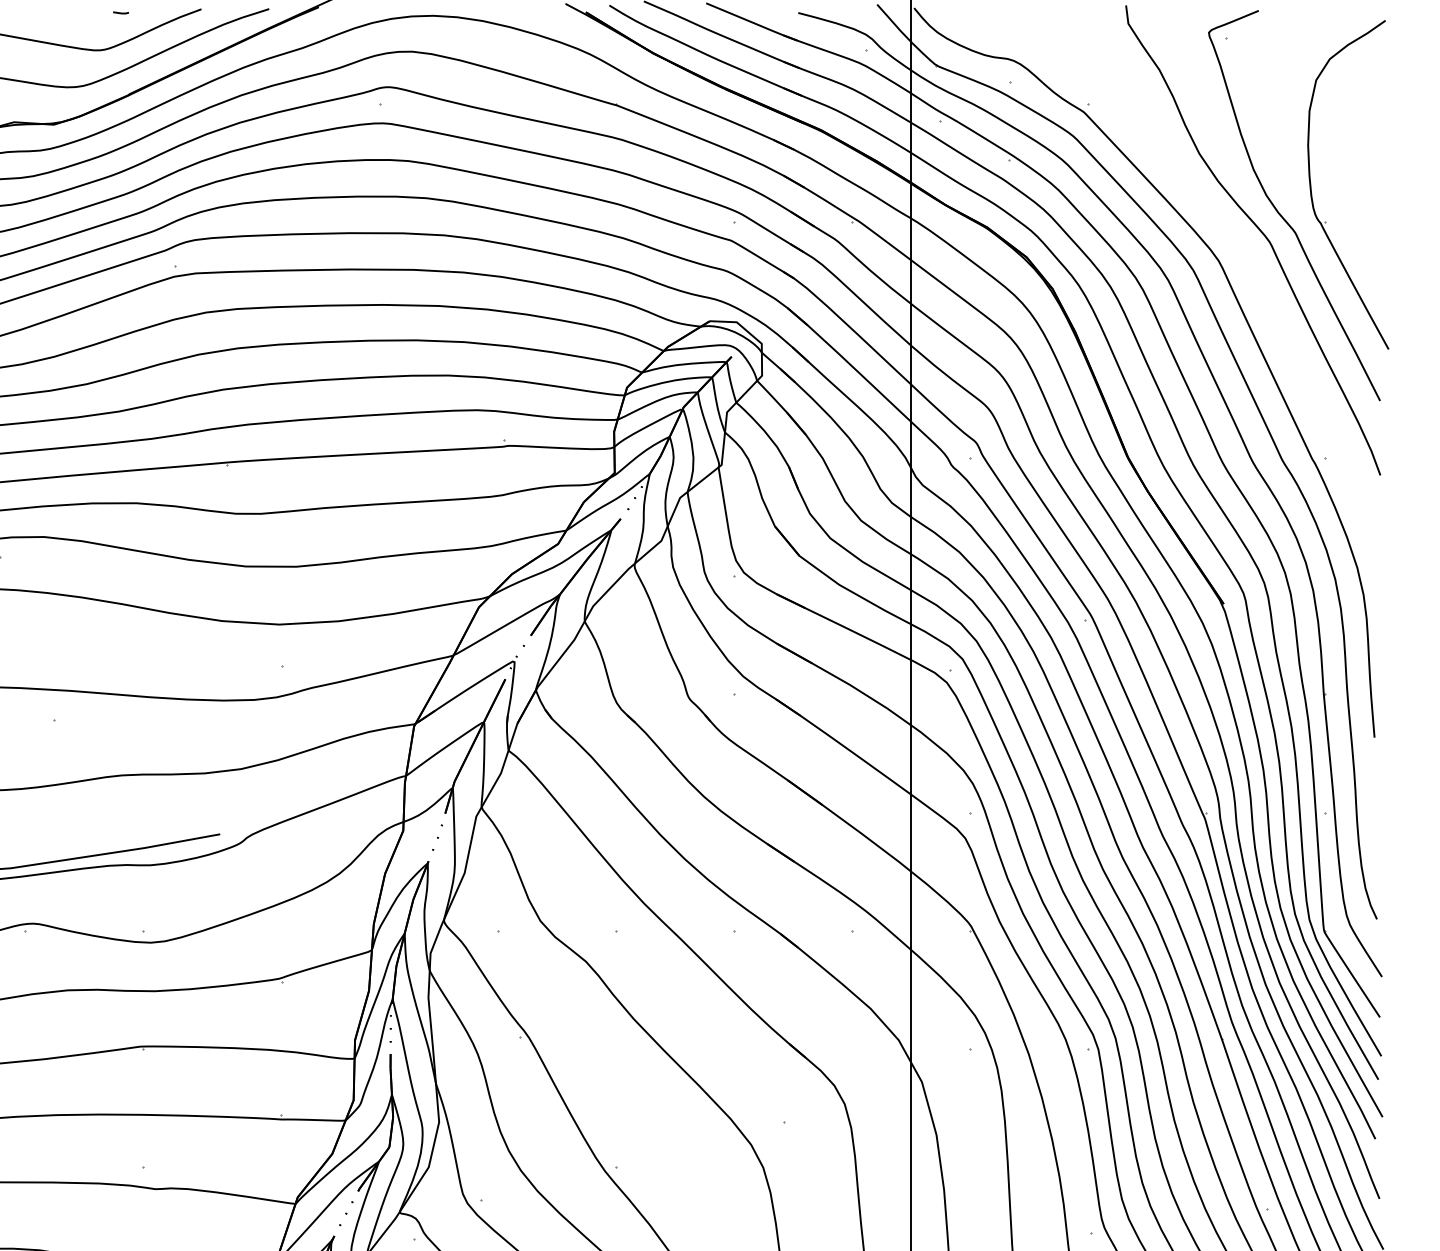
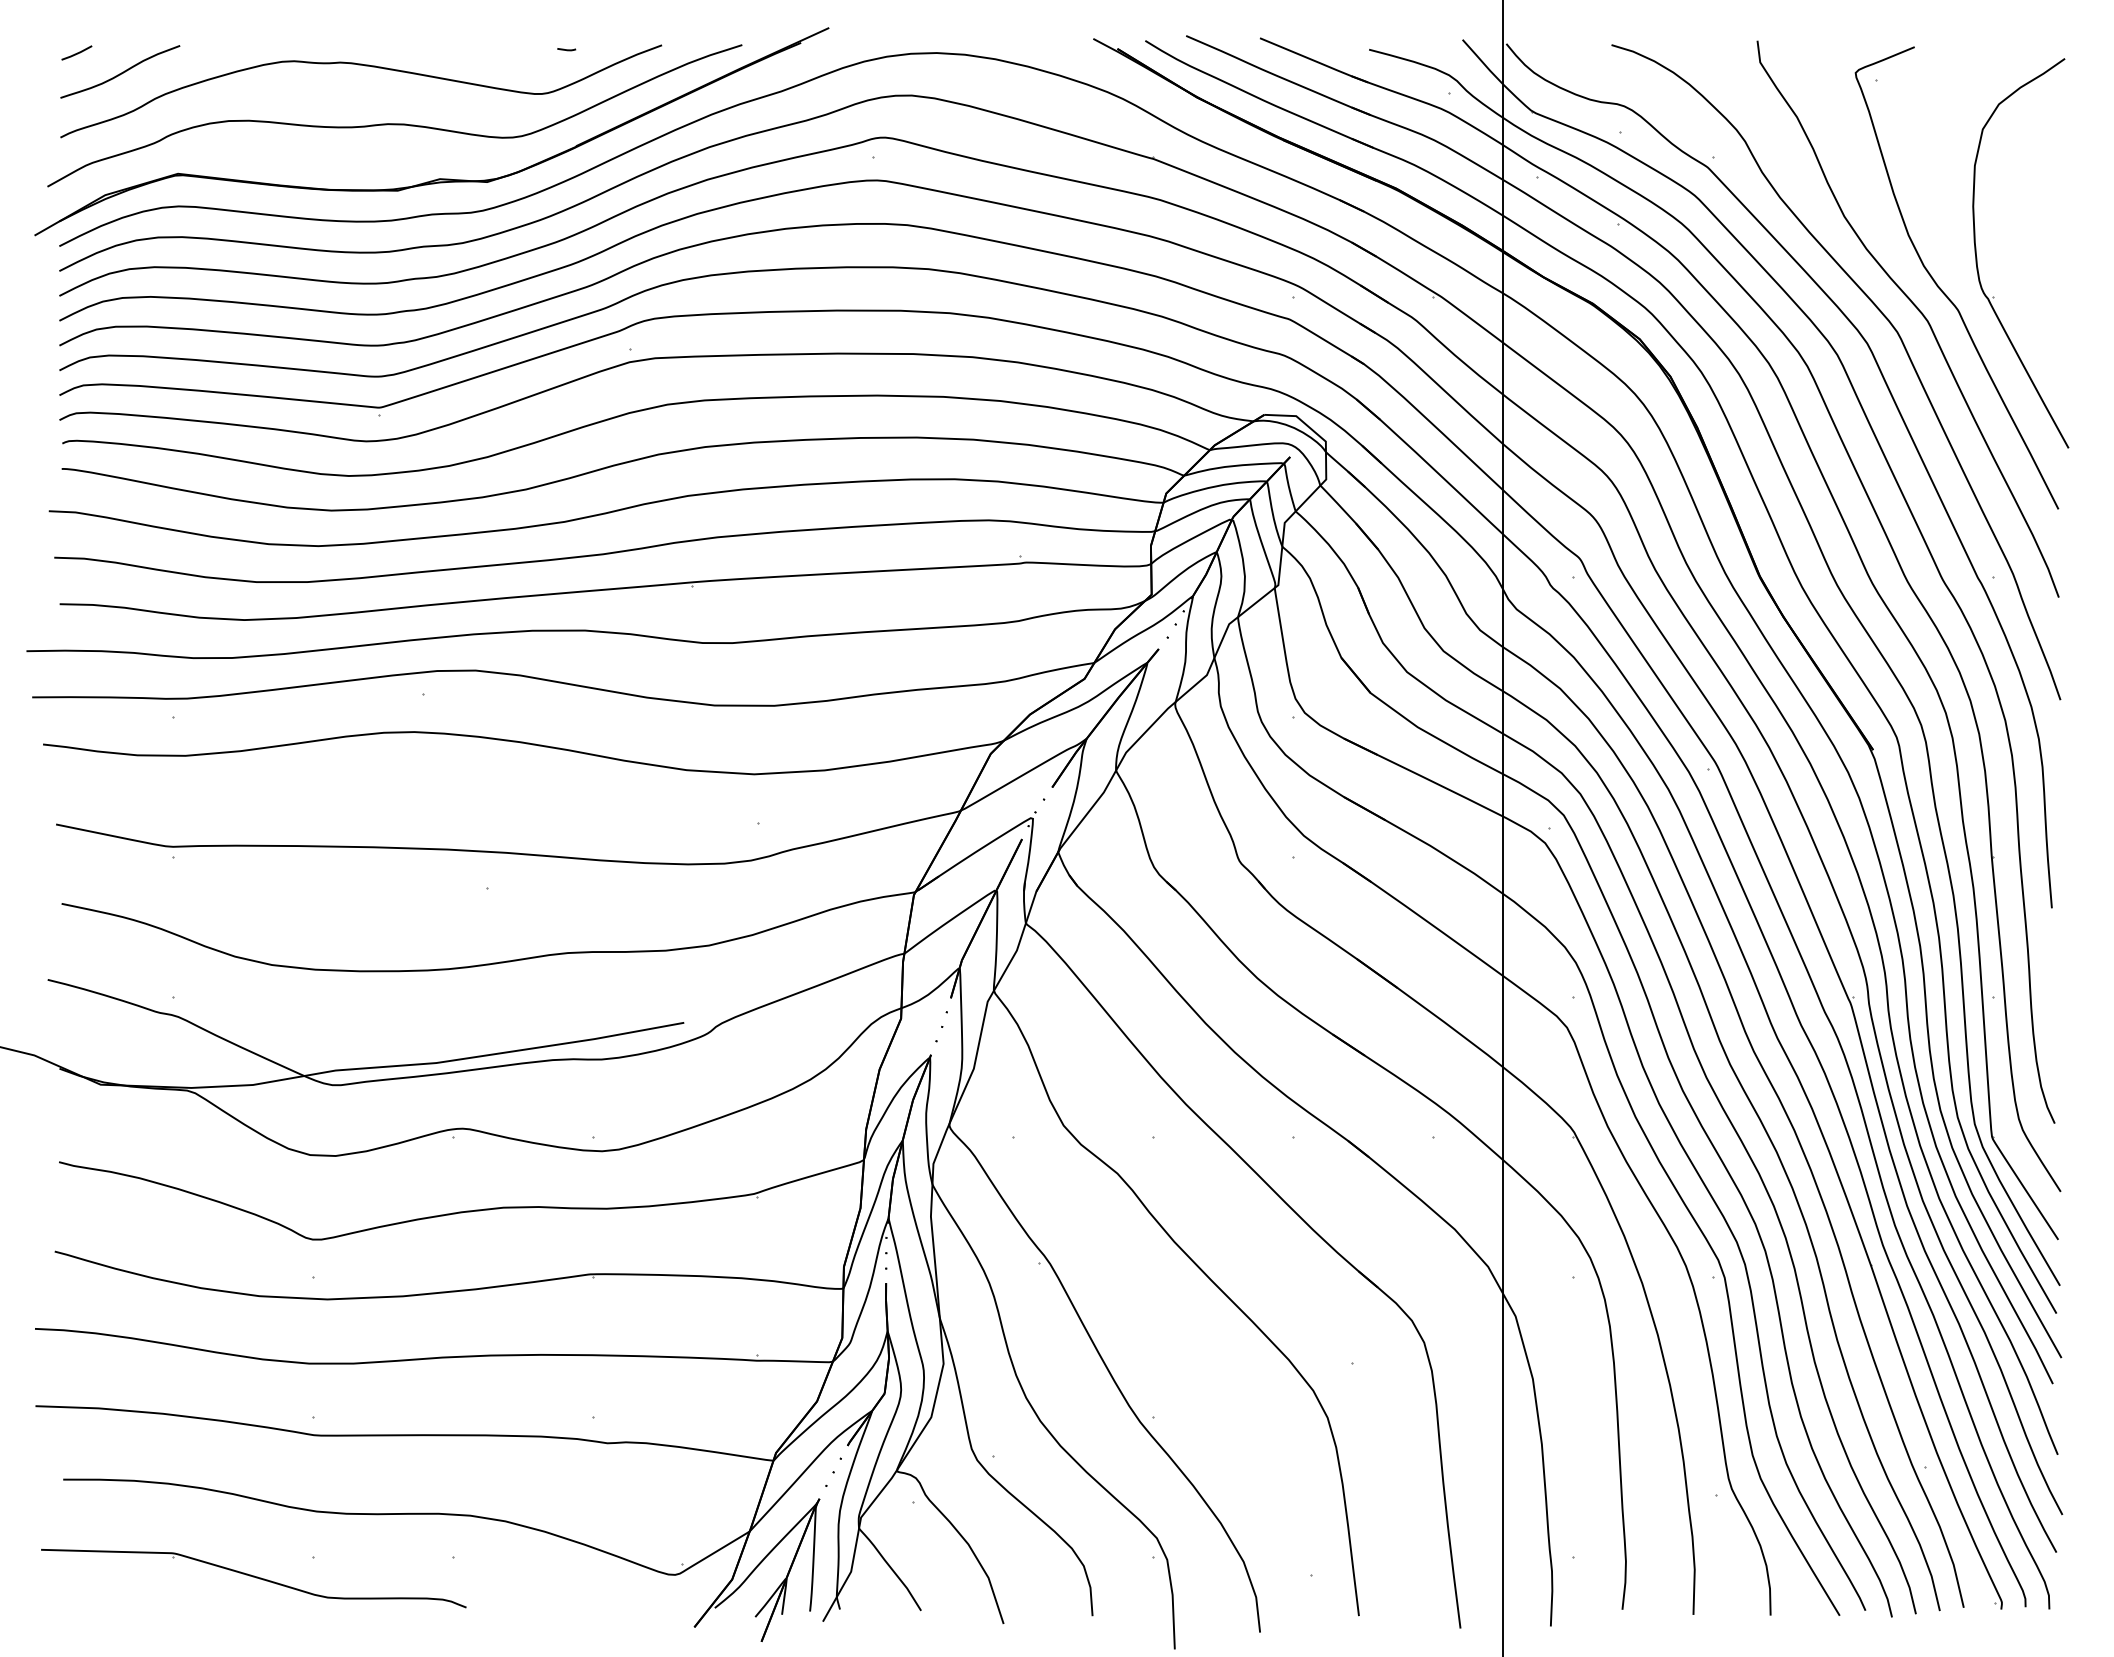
curve: (1249, 264) -> (1903, 347), added

